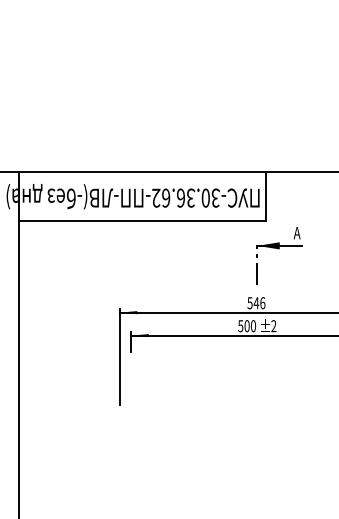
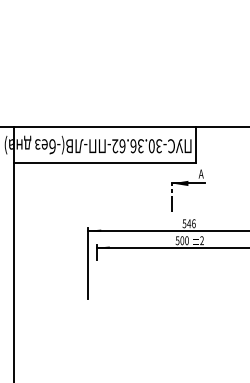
part: (279, 255) -> (188, 190), moved

